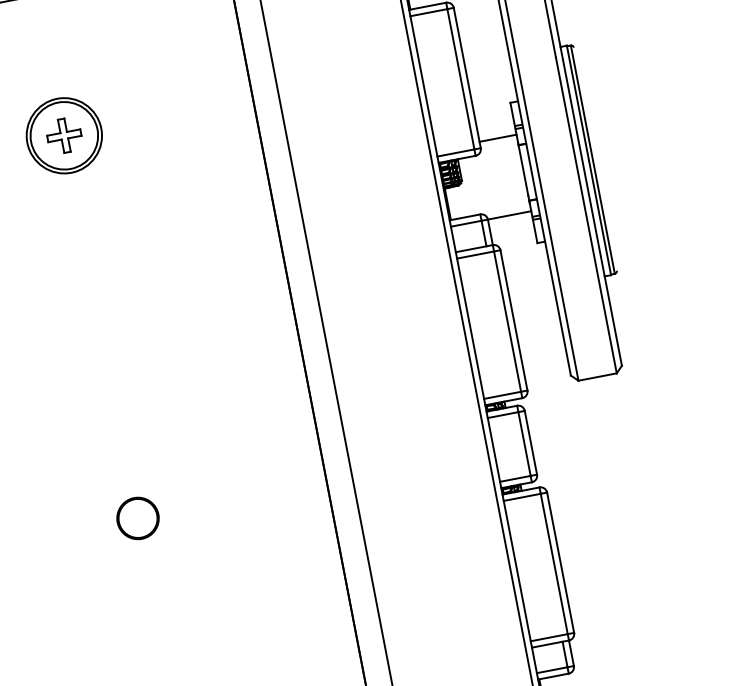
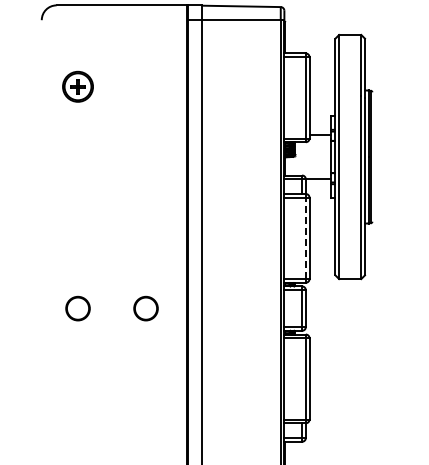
part: (63, 135) -> (77, 86), size x0.7
line: (507, 321) -> (305, 238), solid -> dashed
part: (254, 495) -> (145, 308), added

